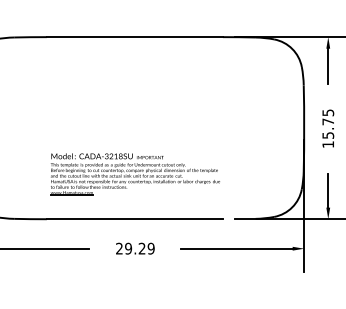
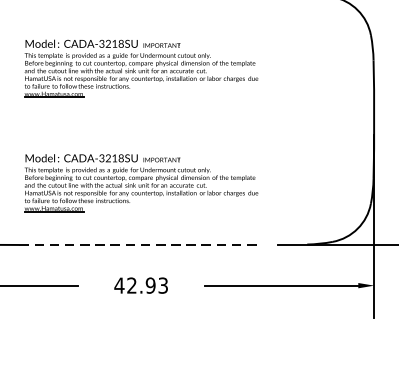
part: (134, 91) -> (140, 68), added
line: (135, 219) -> (141, 245), solid -> dashed
text: (134, 248) -> (140, 285), 29.29 -> 42.93

